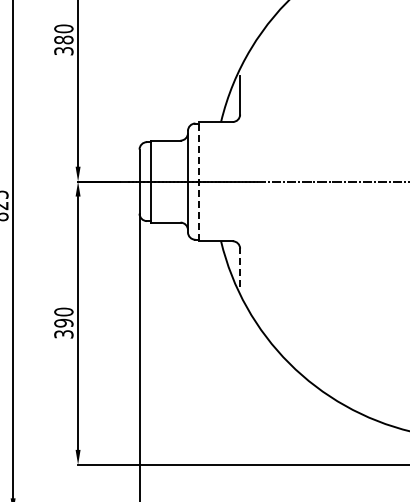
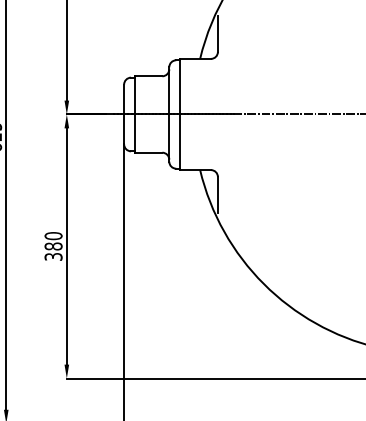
line: (199, 181) -> (180, 114), dashed -> solid
line: (240, 267) -> (218, 194), dashed -> solid
text: (63, 322) -> (53, 245), 390 -> 380

